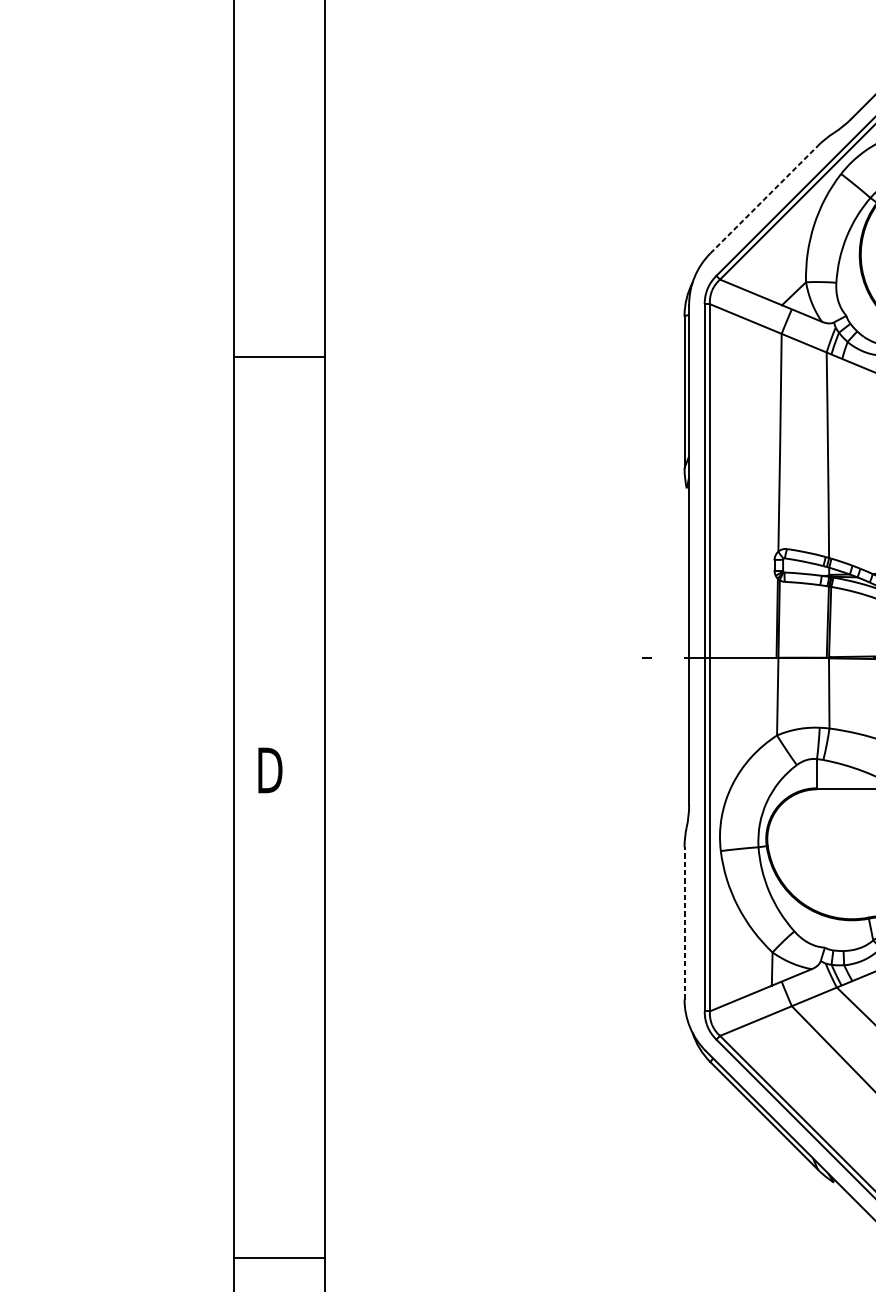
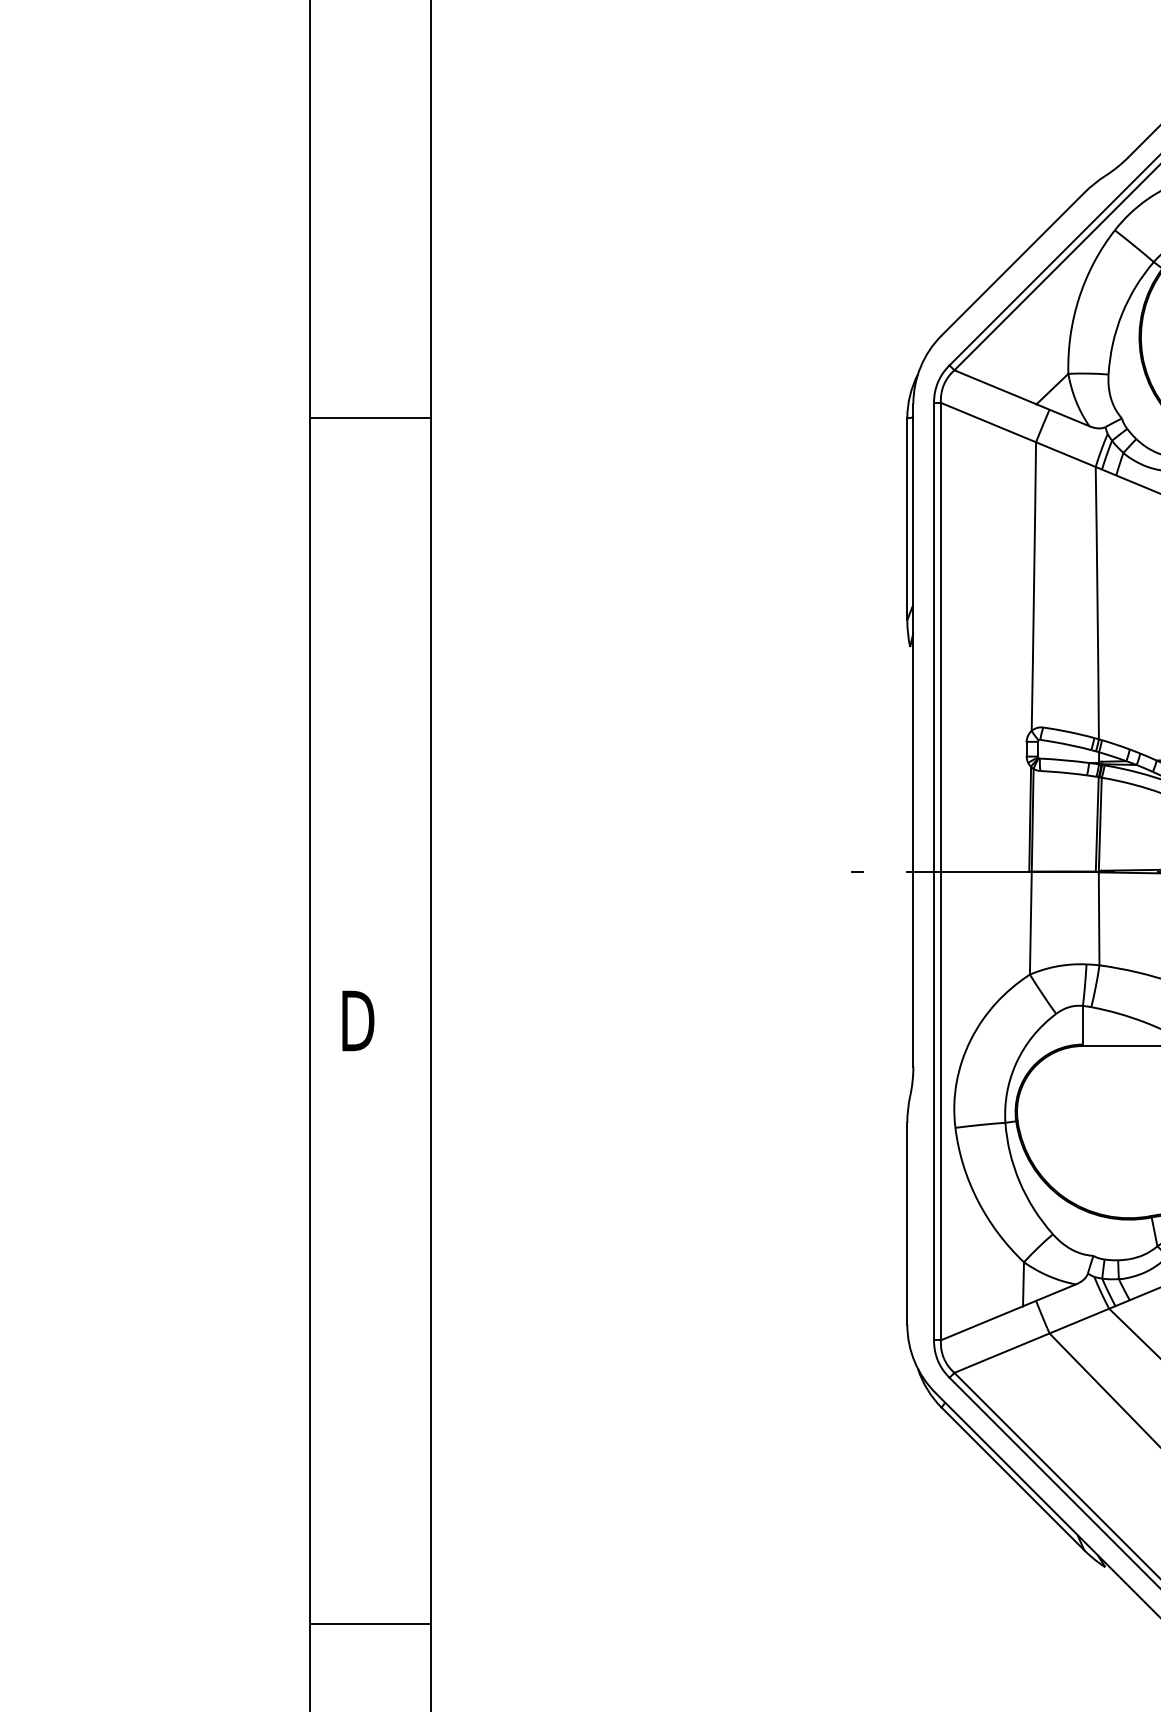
line: (763, 199) -> (1012, 264), dashed -> solid
line: (279, 356) -> (370, 417), moved
line: (684, 923) -> (907, 1223), dashed -> solid
line: (279, 1258) -> (370, 1624), moved

